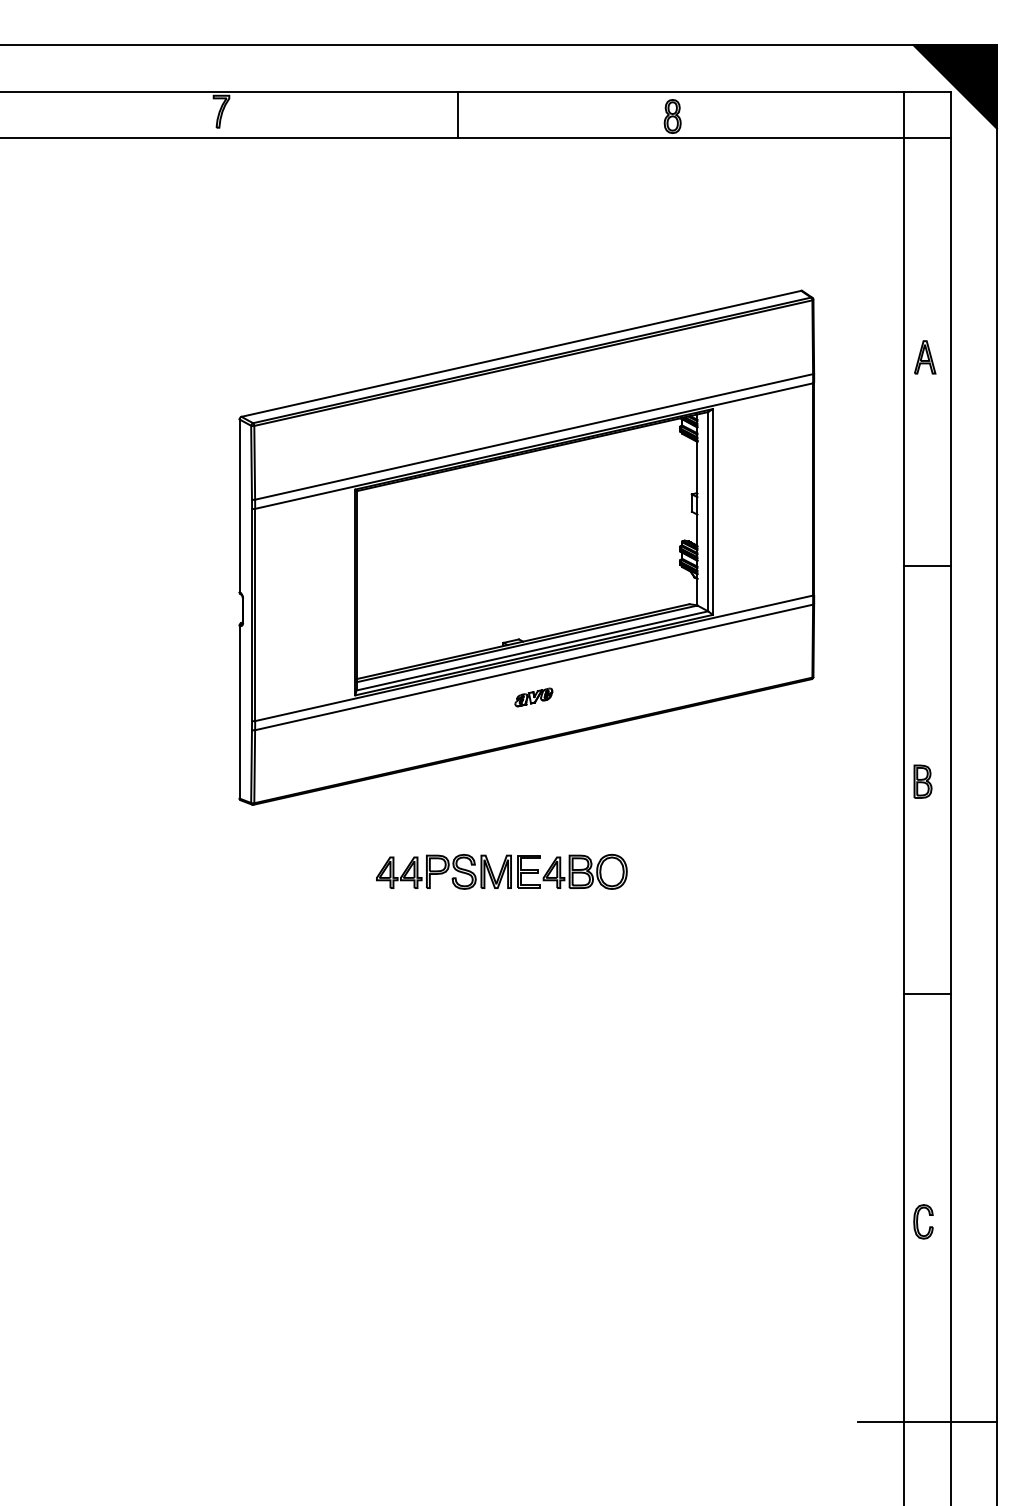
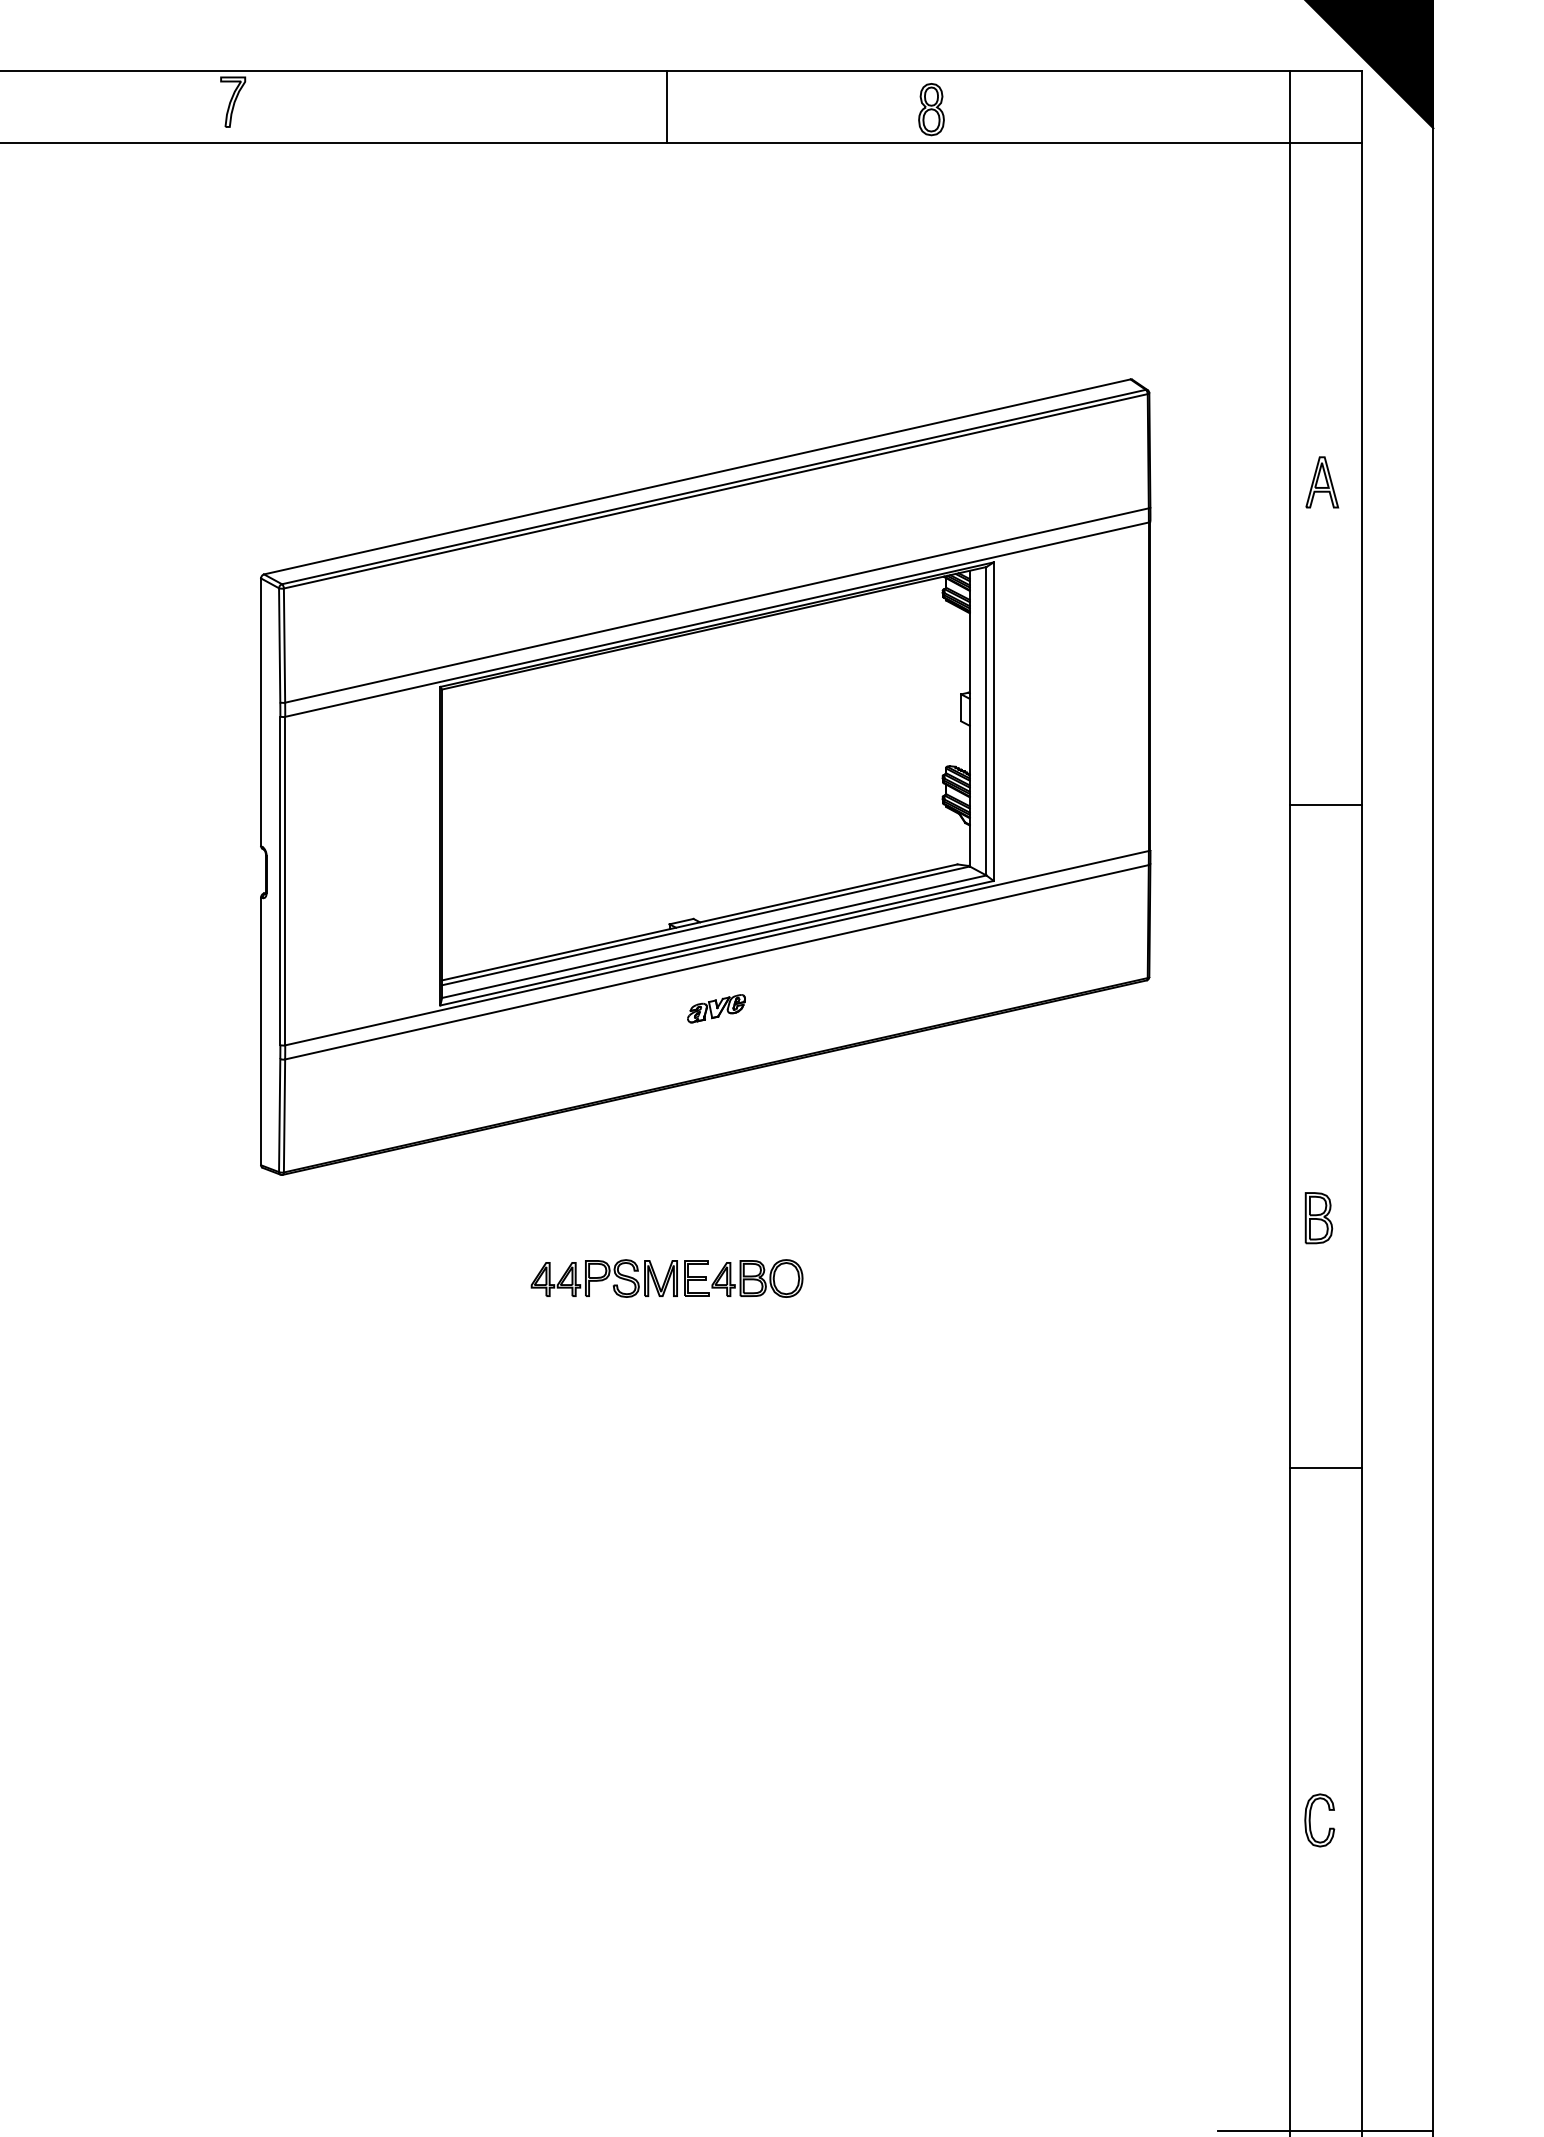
line: (457, 114) -> (666, 106), moved
part: (922, 781) -> (1318, 1217), moved
part: (501, 871) -> (666, 1278), size x0.7

